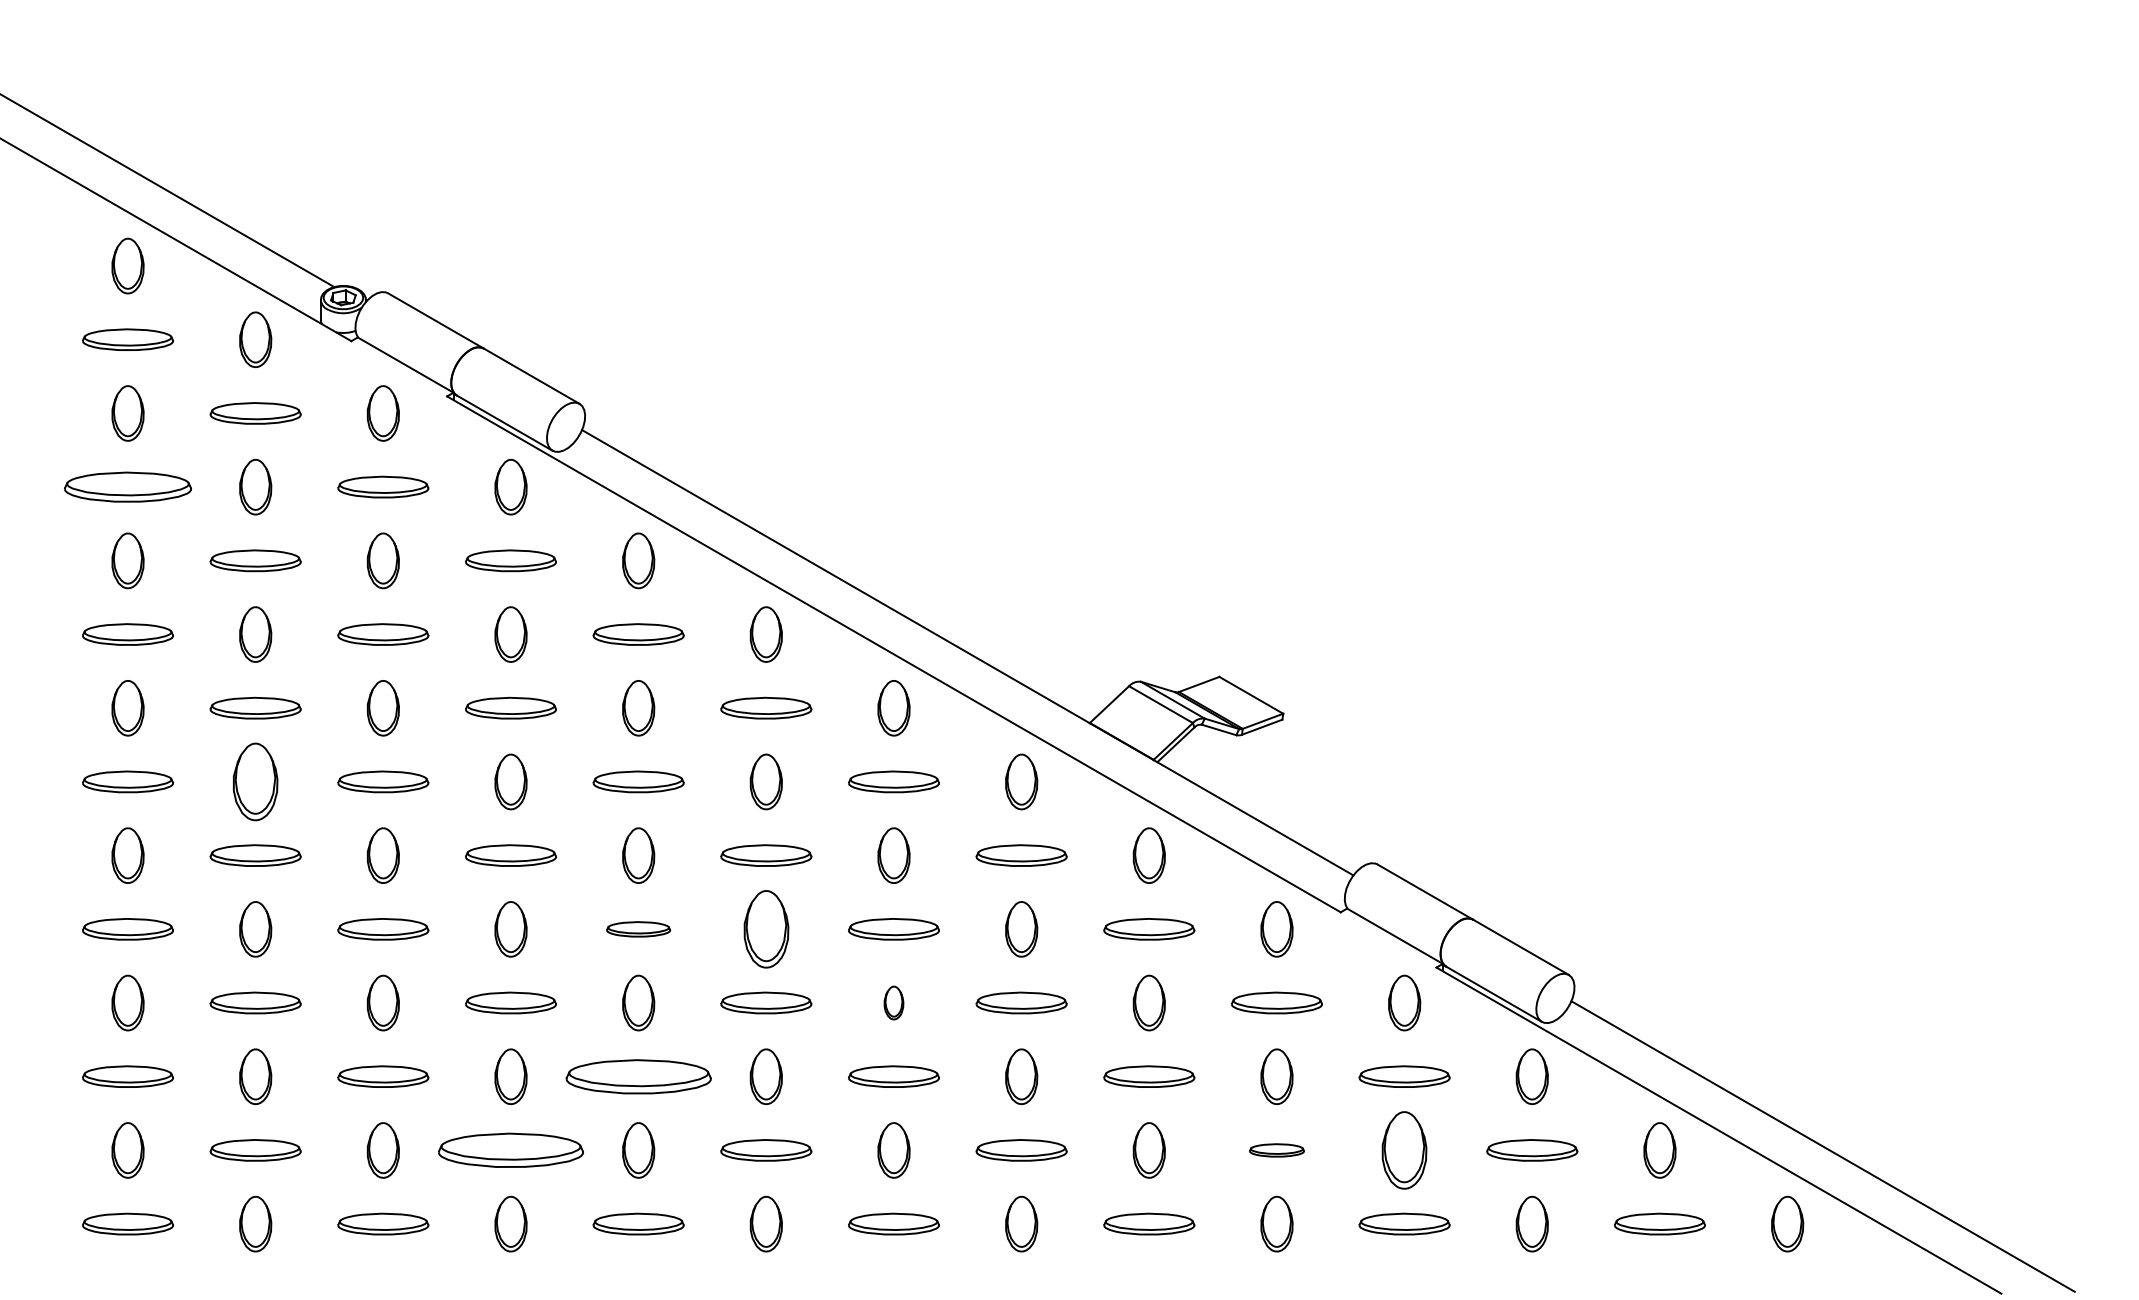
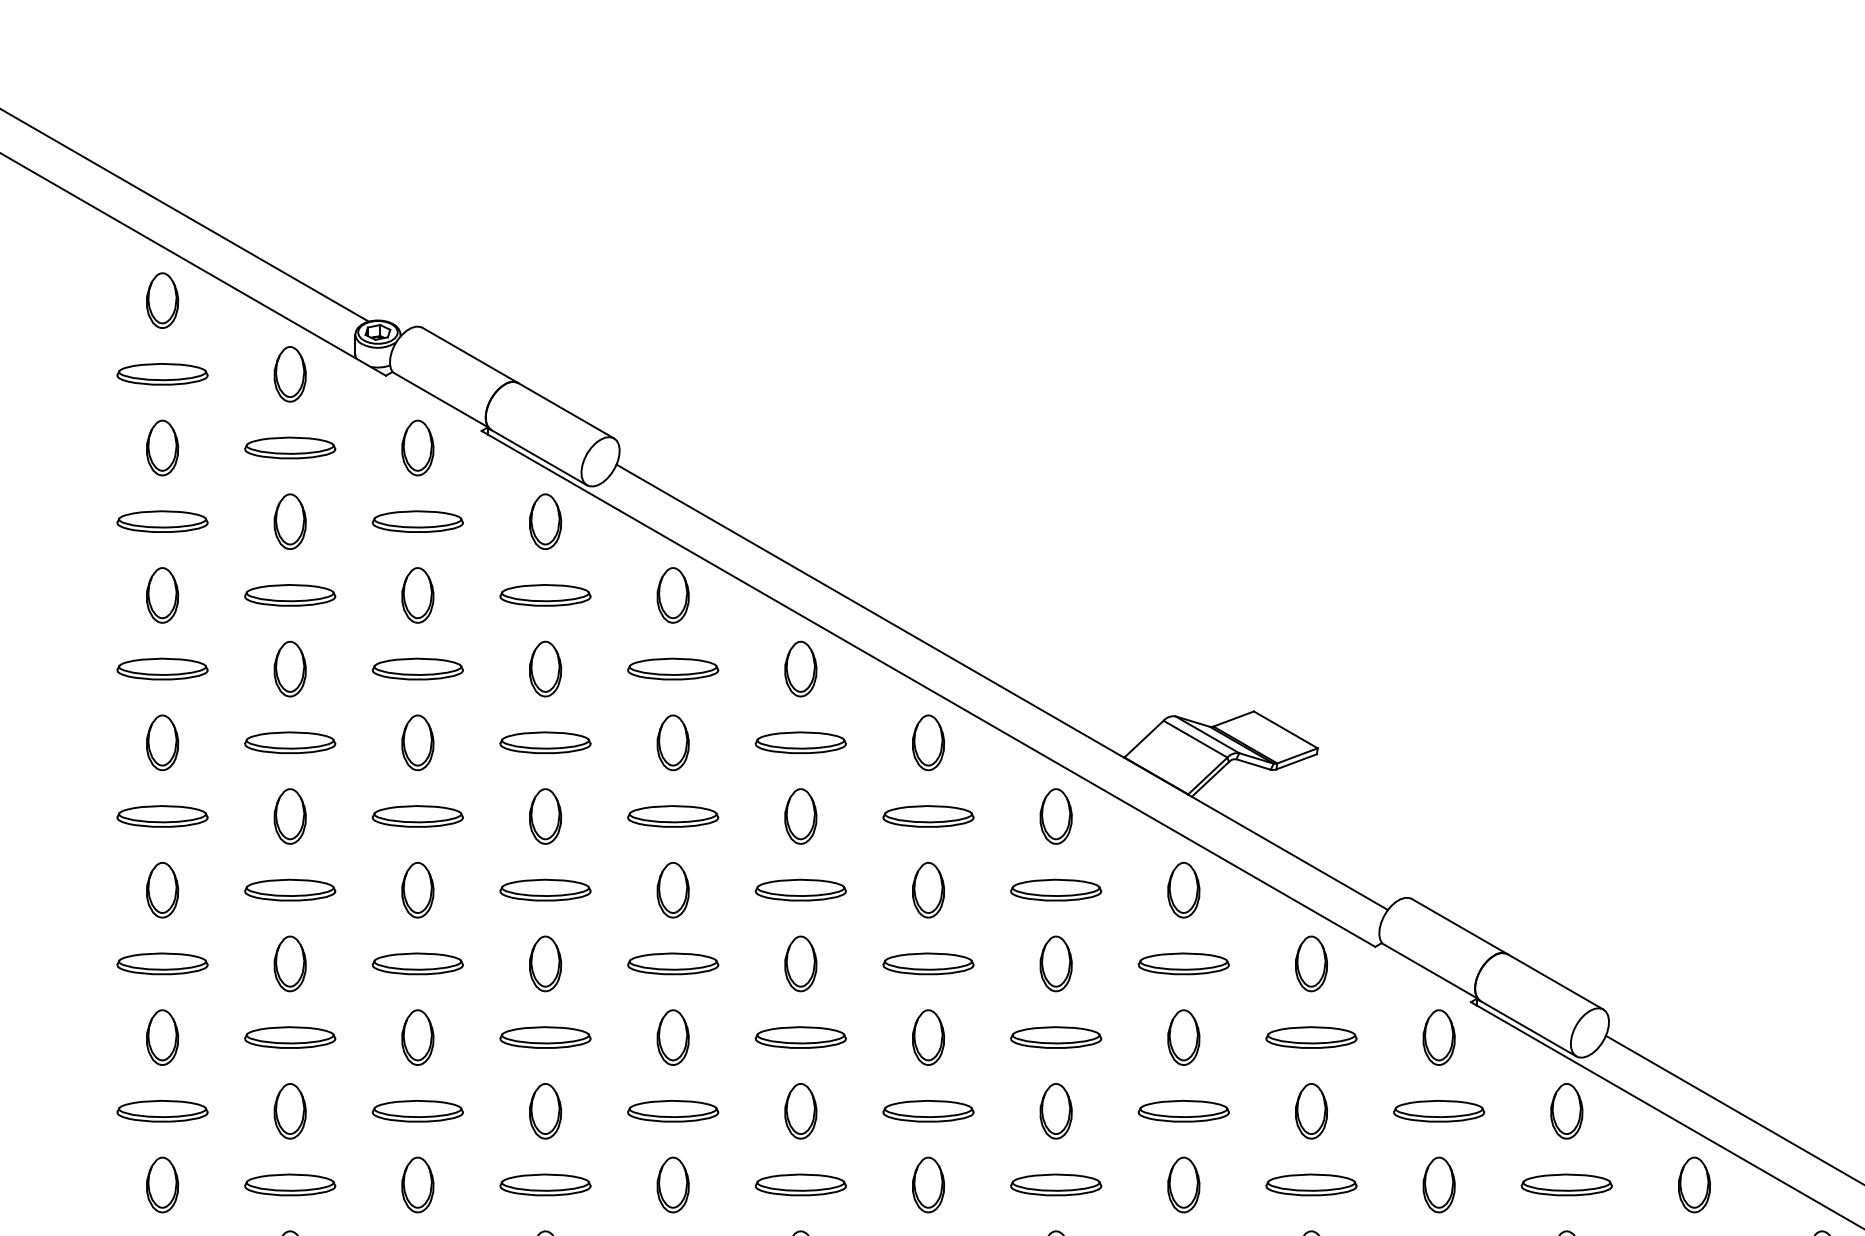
part: (127, 486) -> (162, 521), size x0.71
part: (255, 781) -> (290, 816), size x0.71
part: (638, 929) -> (673, 964), size x1.43
part: (765, 929) -> (800, 964), size x0.71
part: (893, 1002) -> (928, 1037), size x1.67
part: (638, 1076) -> (673, 1111), size x0.62
part: (510, 1150) -> (545, 1185), size x0.62
part: (1276, 1150) -> (1311, 1185), size x1.67
part: (1404, 1150) -> (1439, 1185), size x0.71

